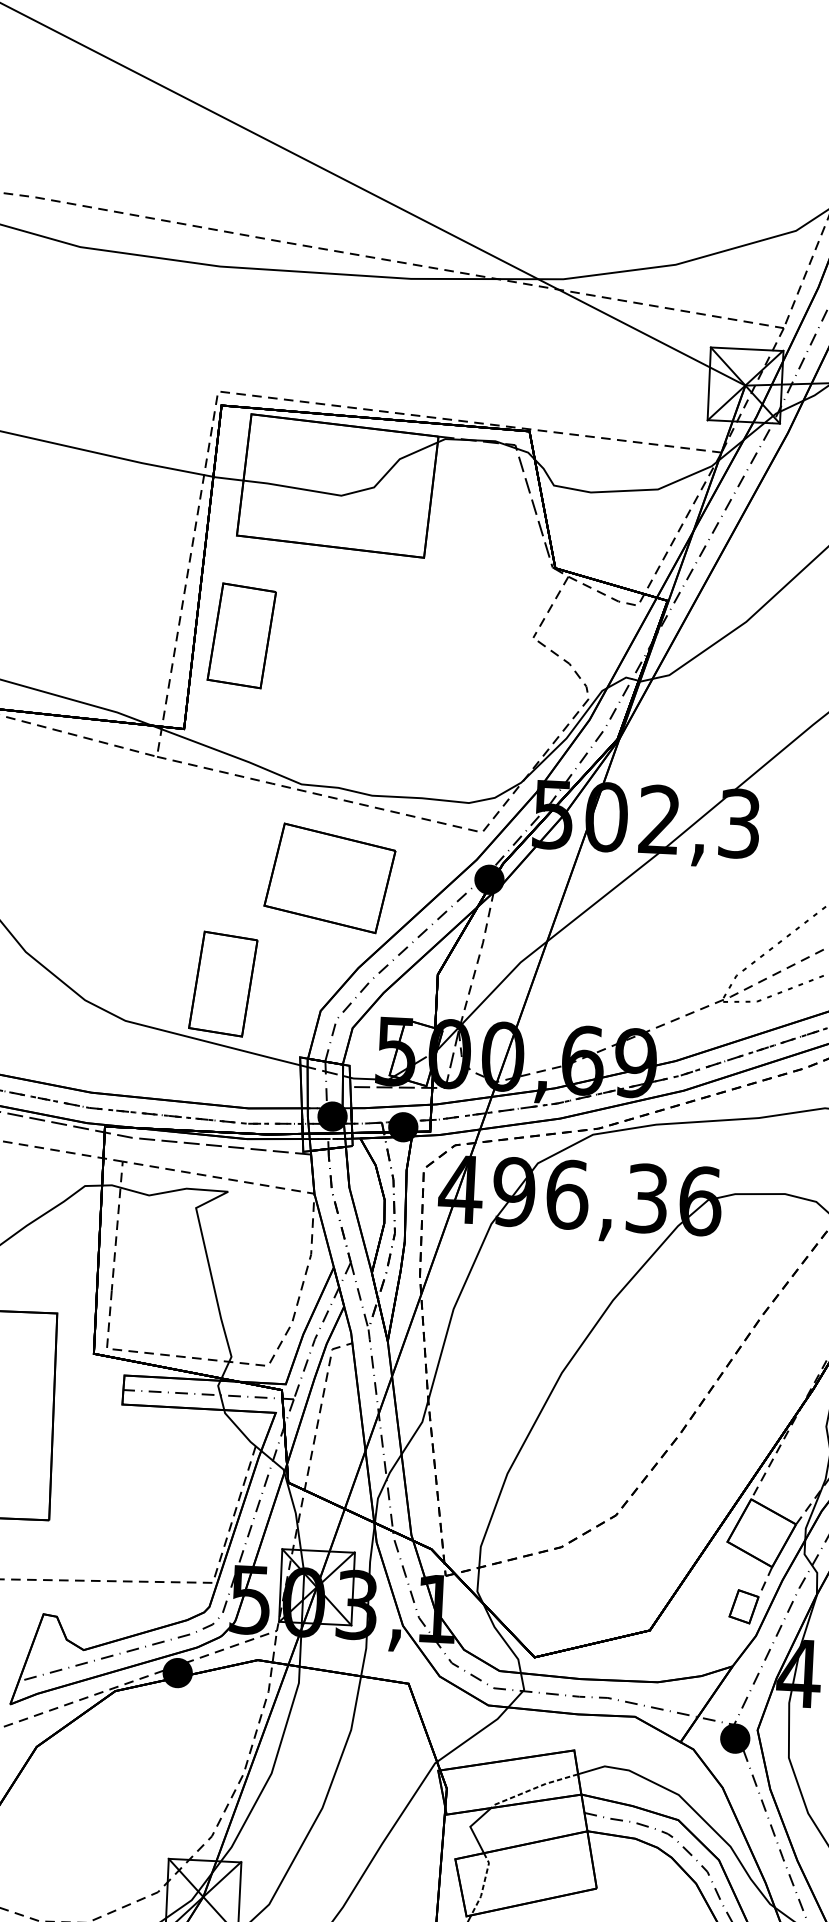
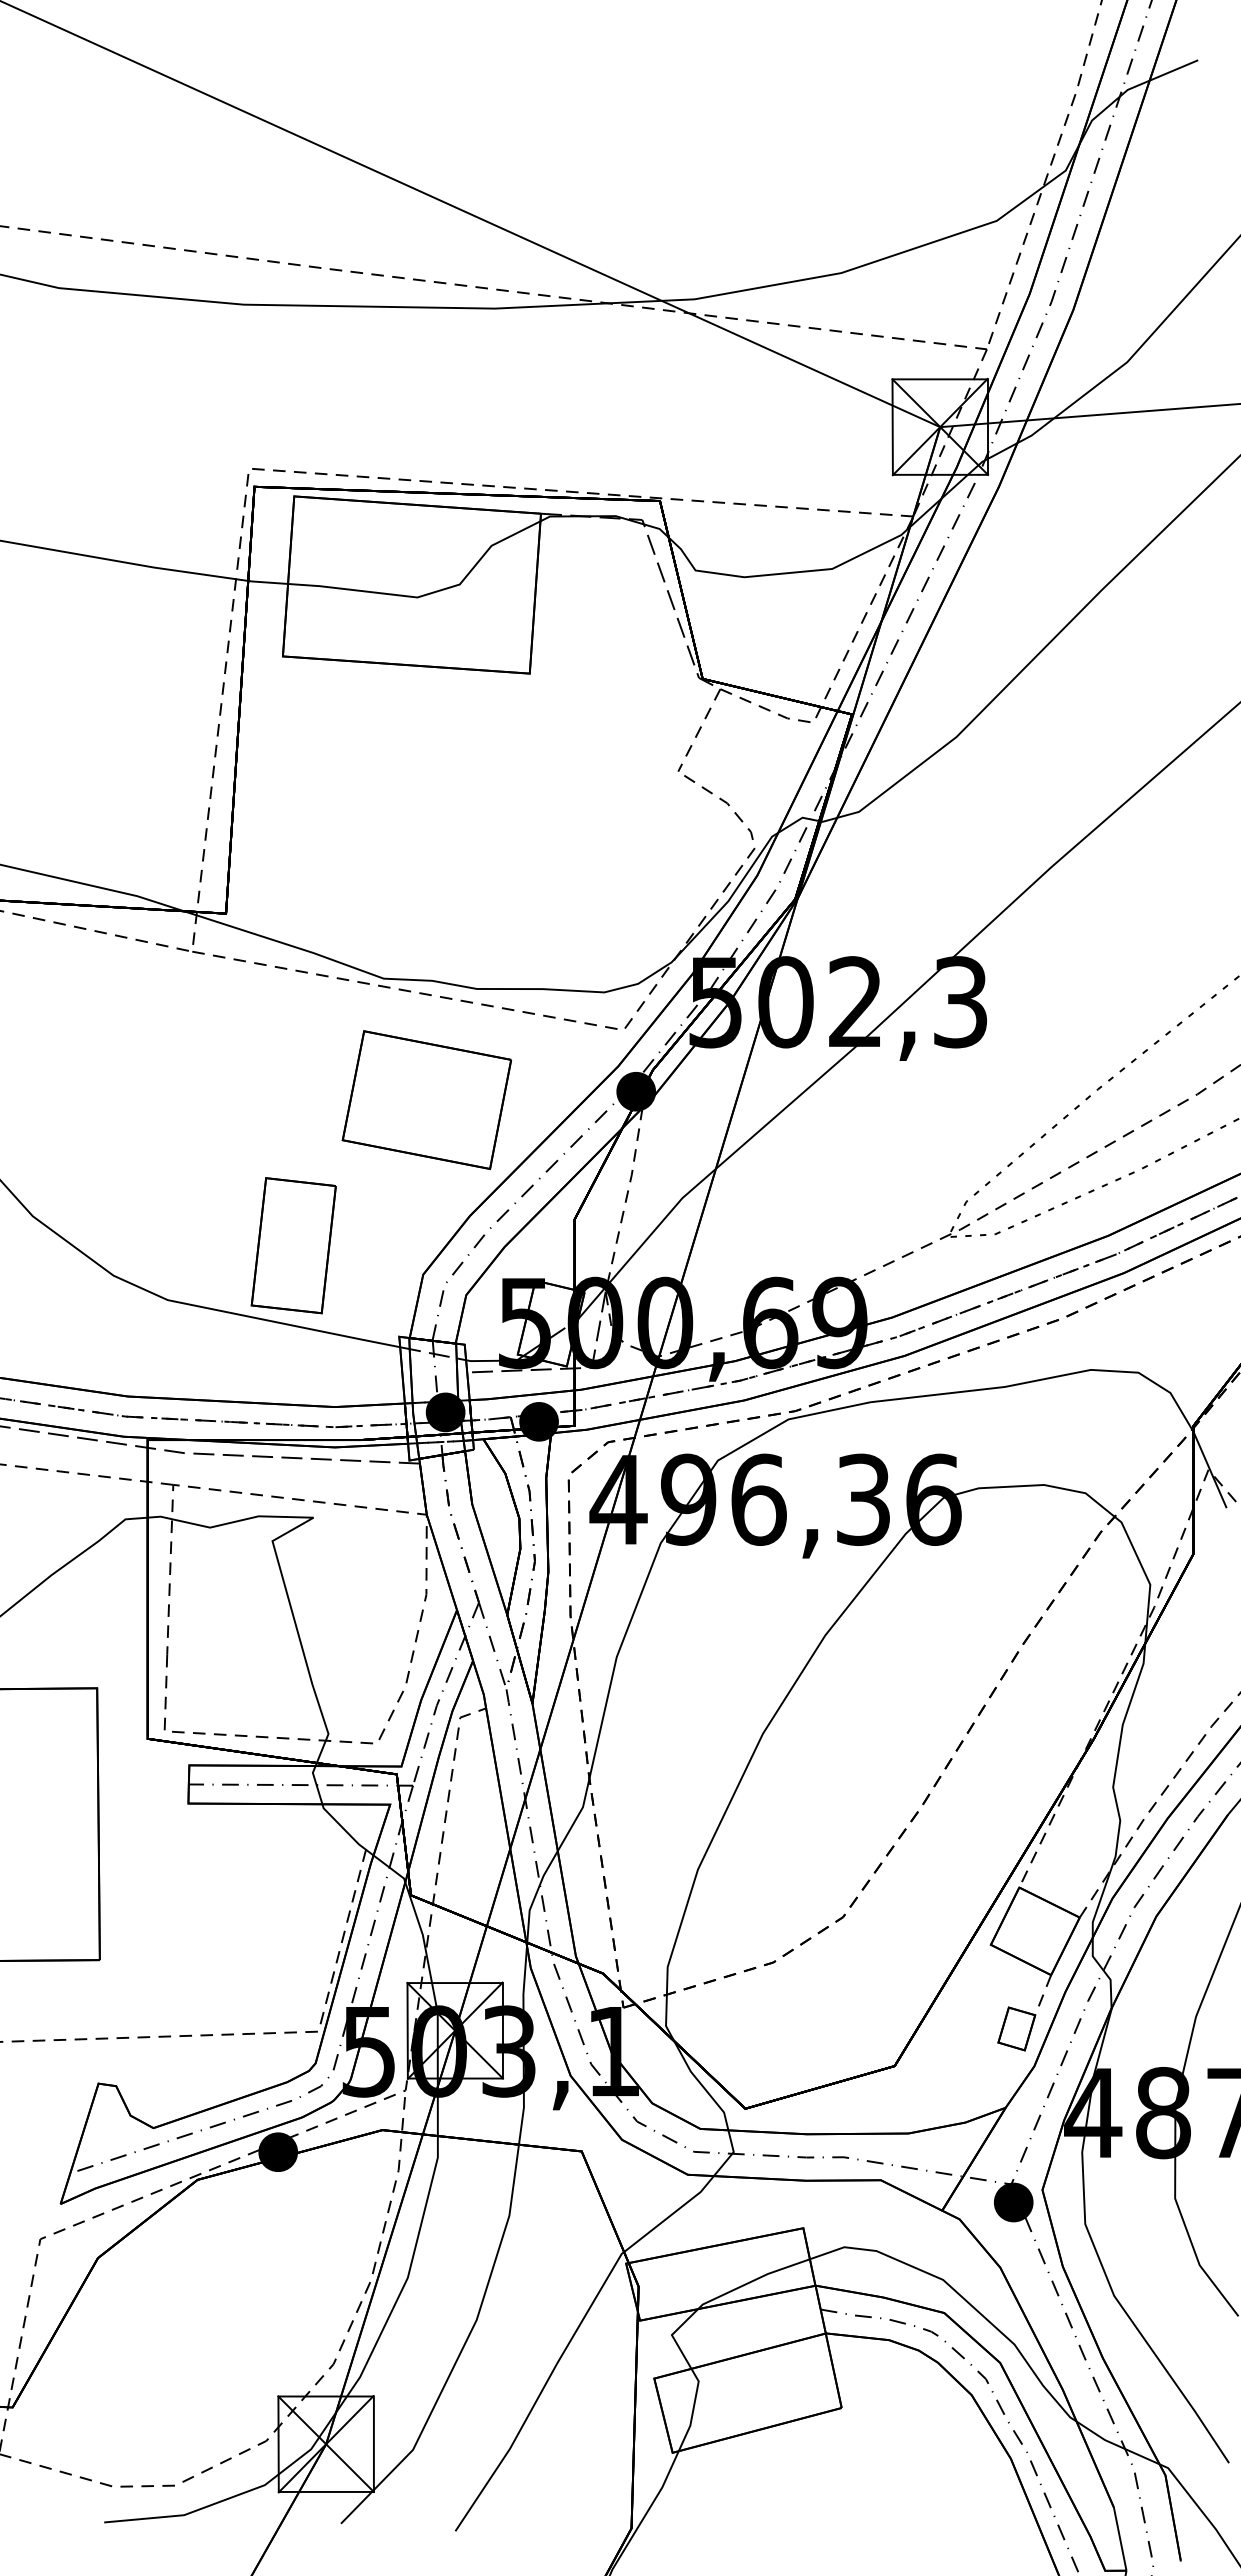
part: (241, 635) -> (295, 787), removed
line: (533, 1789) -> (752, 2281), dashed -> solid
line: (483, 1884) -> (693, 2410), dashed -> solid

